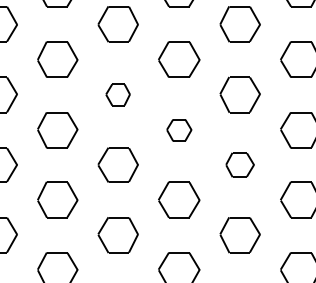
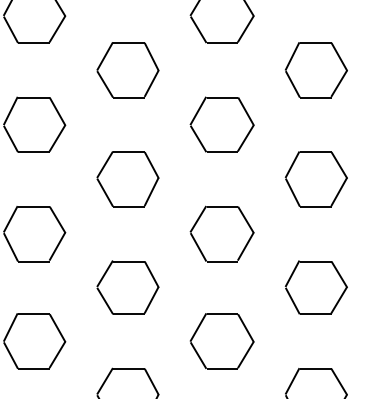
part: (117, 94) -> (126, 178), size x1.67
part: (179, 130) -> (222, 234), size x1.67
part: (239, 164) -> (315, 286), size x1.43

